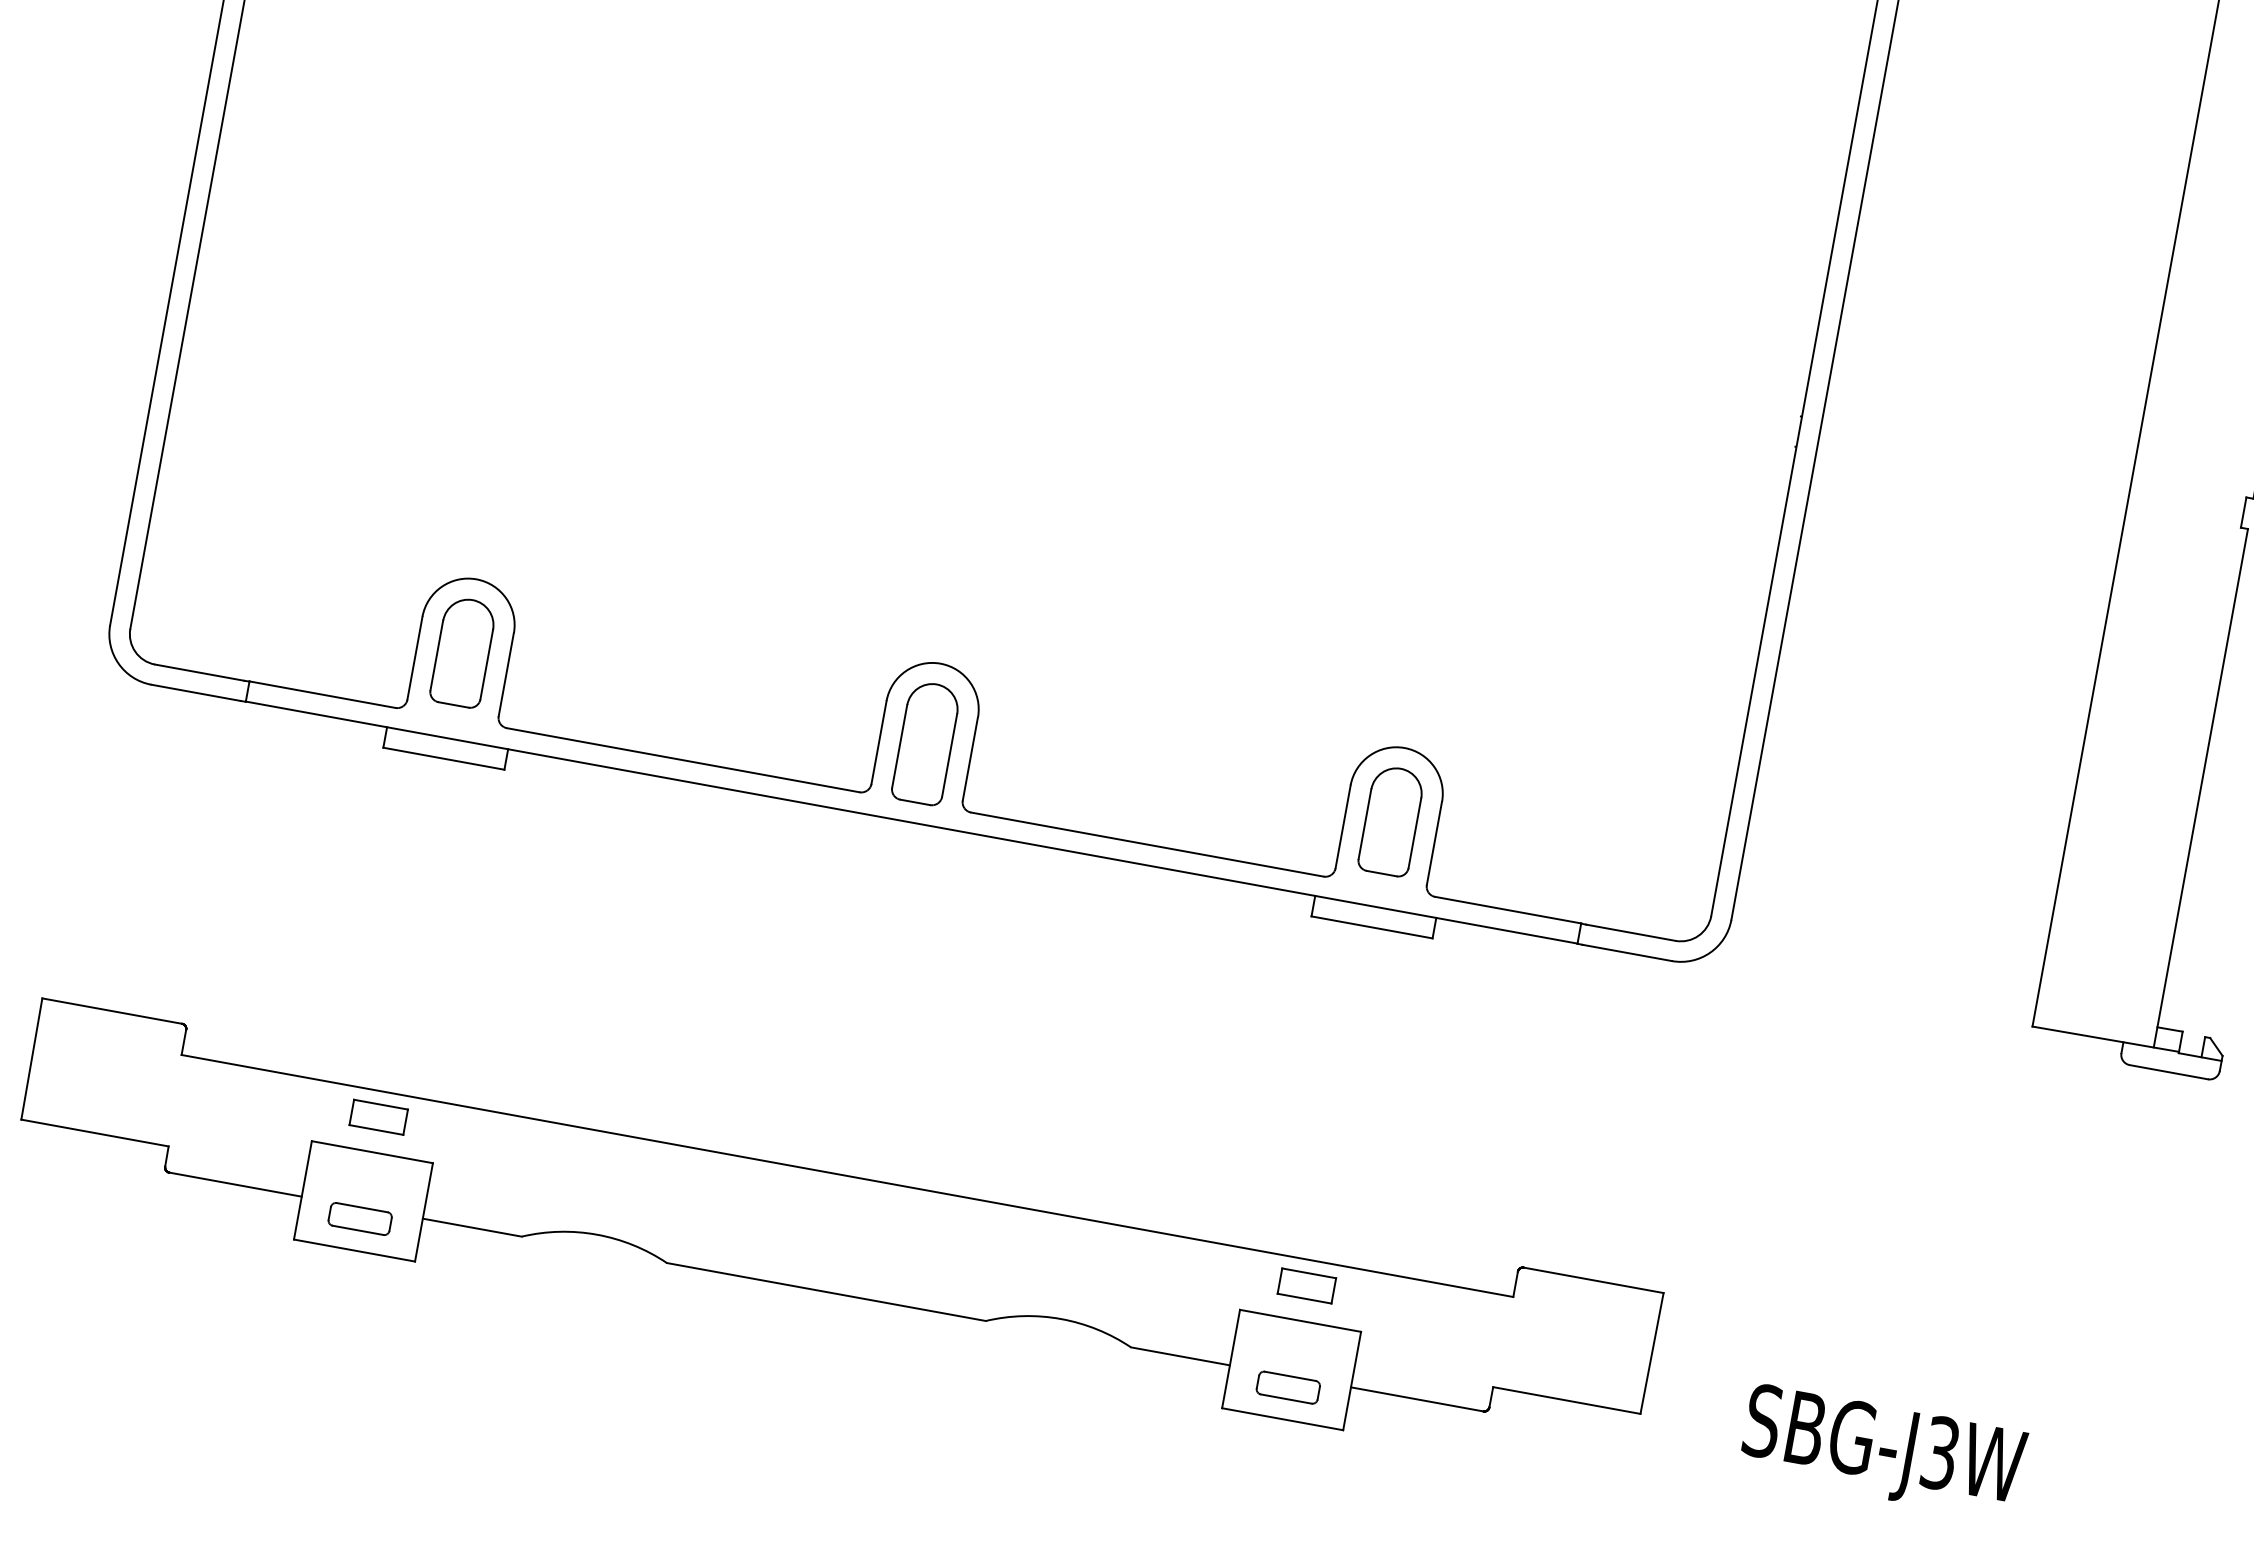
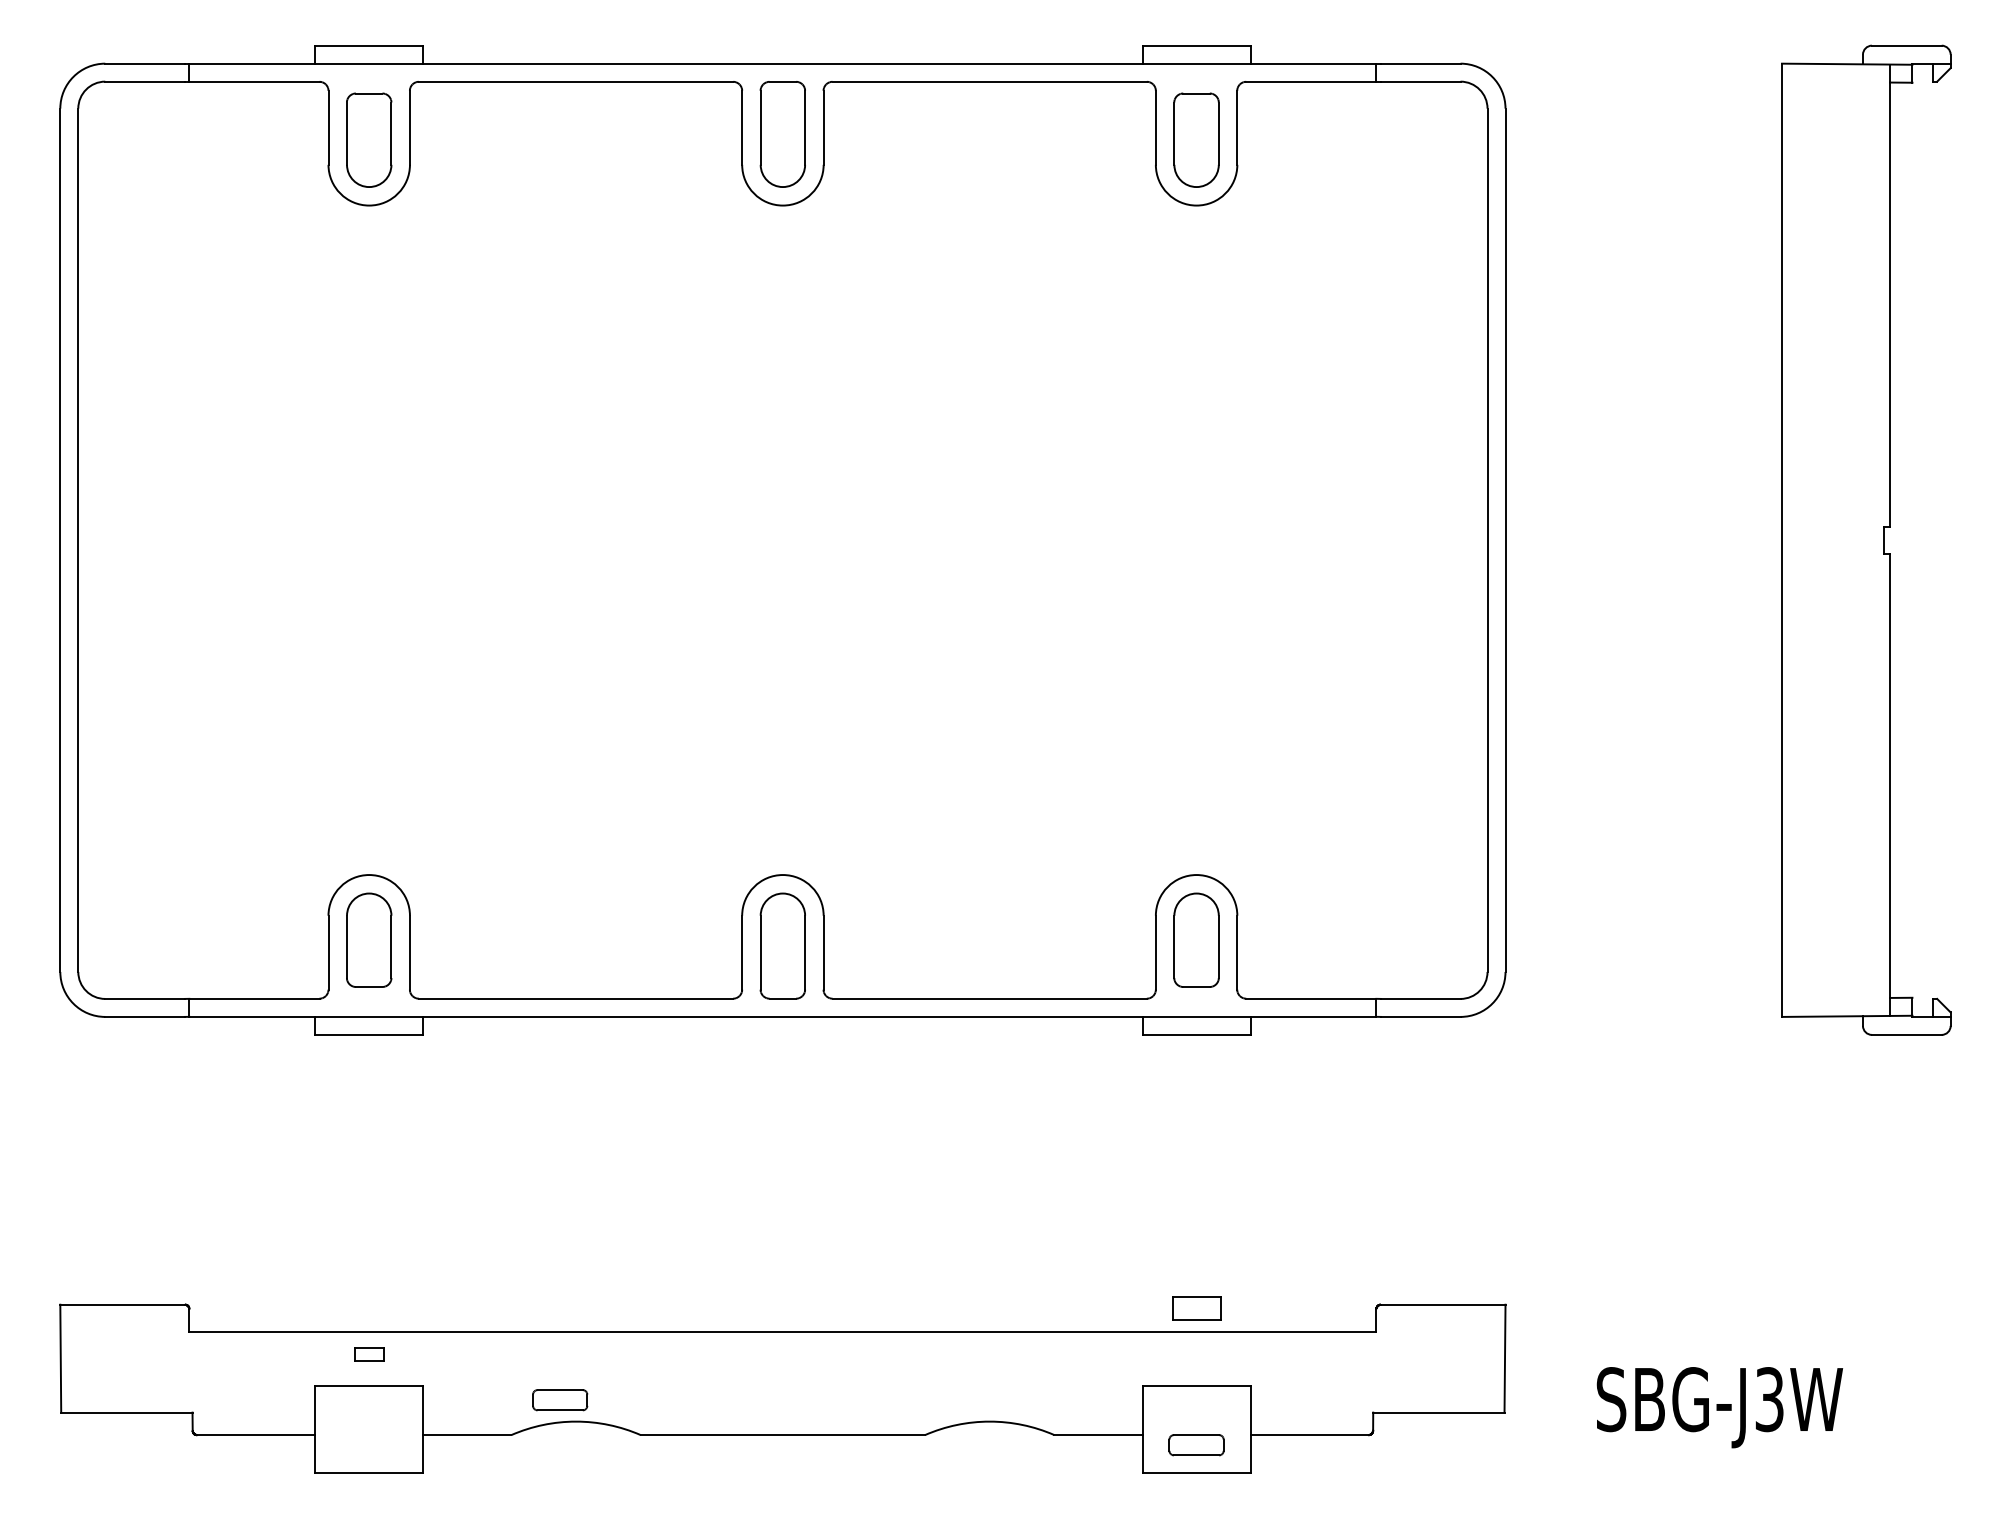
part: (377, 1117) -> (368, 1354), size x0.6
part: (360, 1219) -> (560, 1400), moved
part: (1306, 1285) -> (1196, 1308), moved

